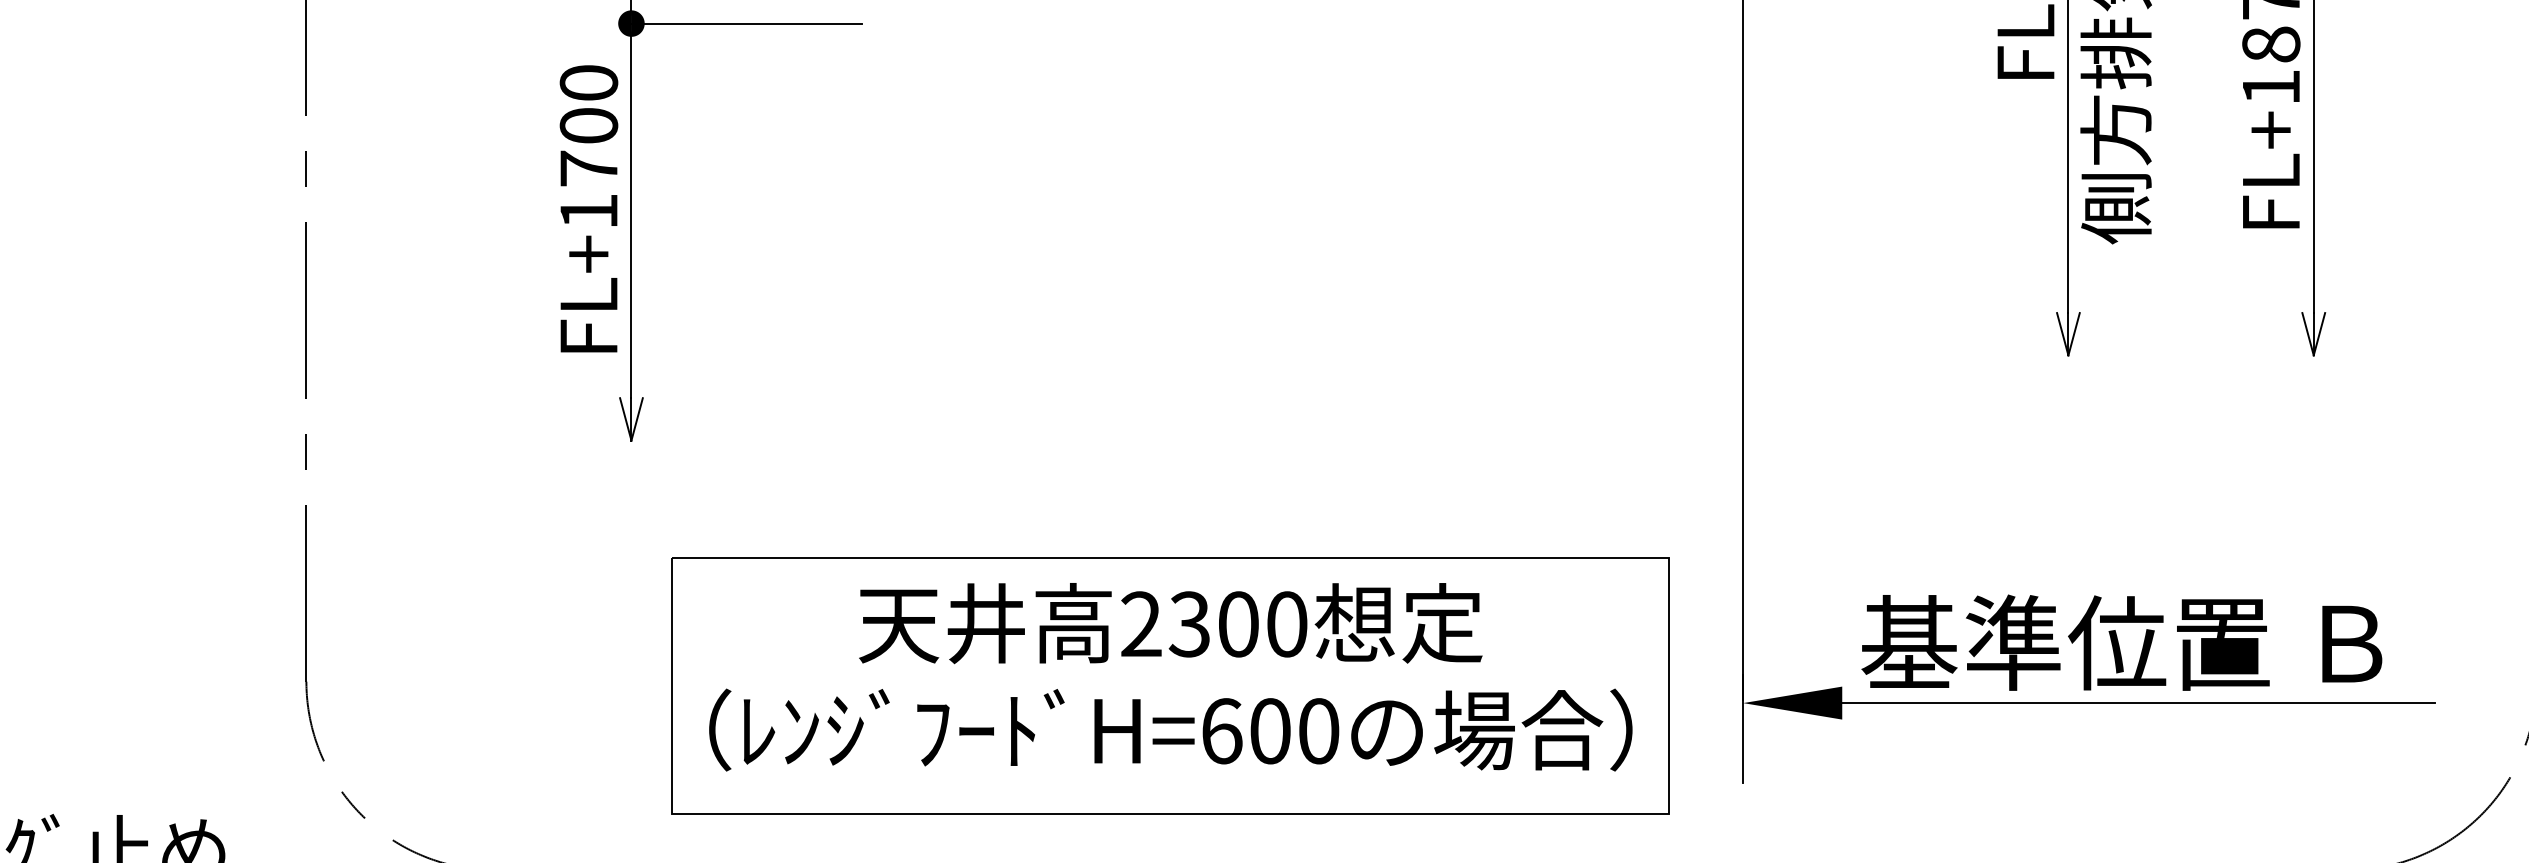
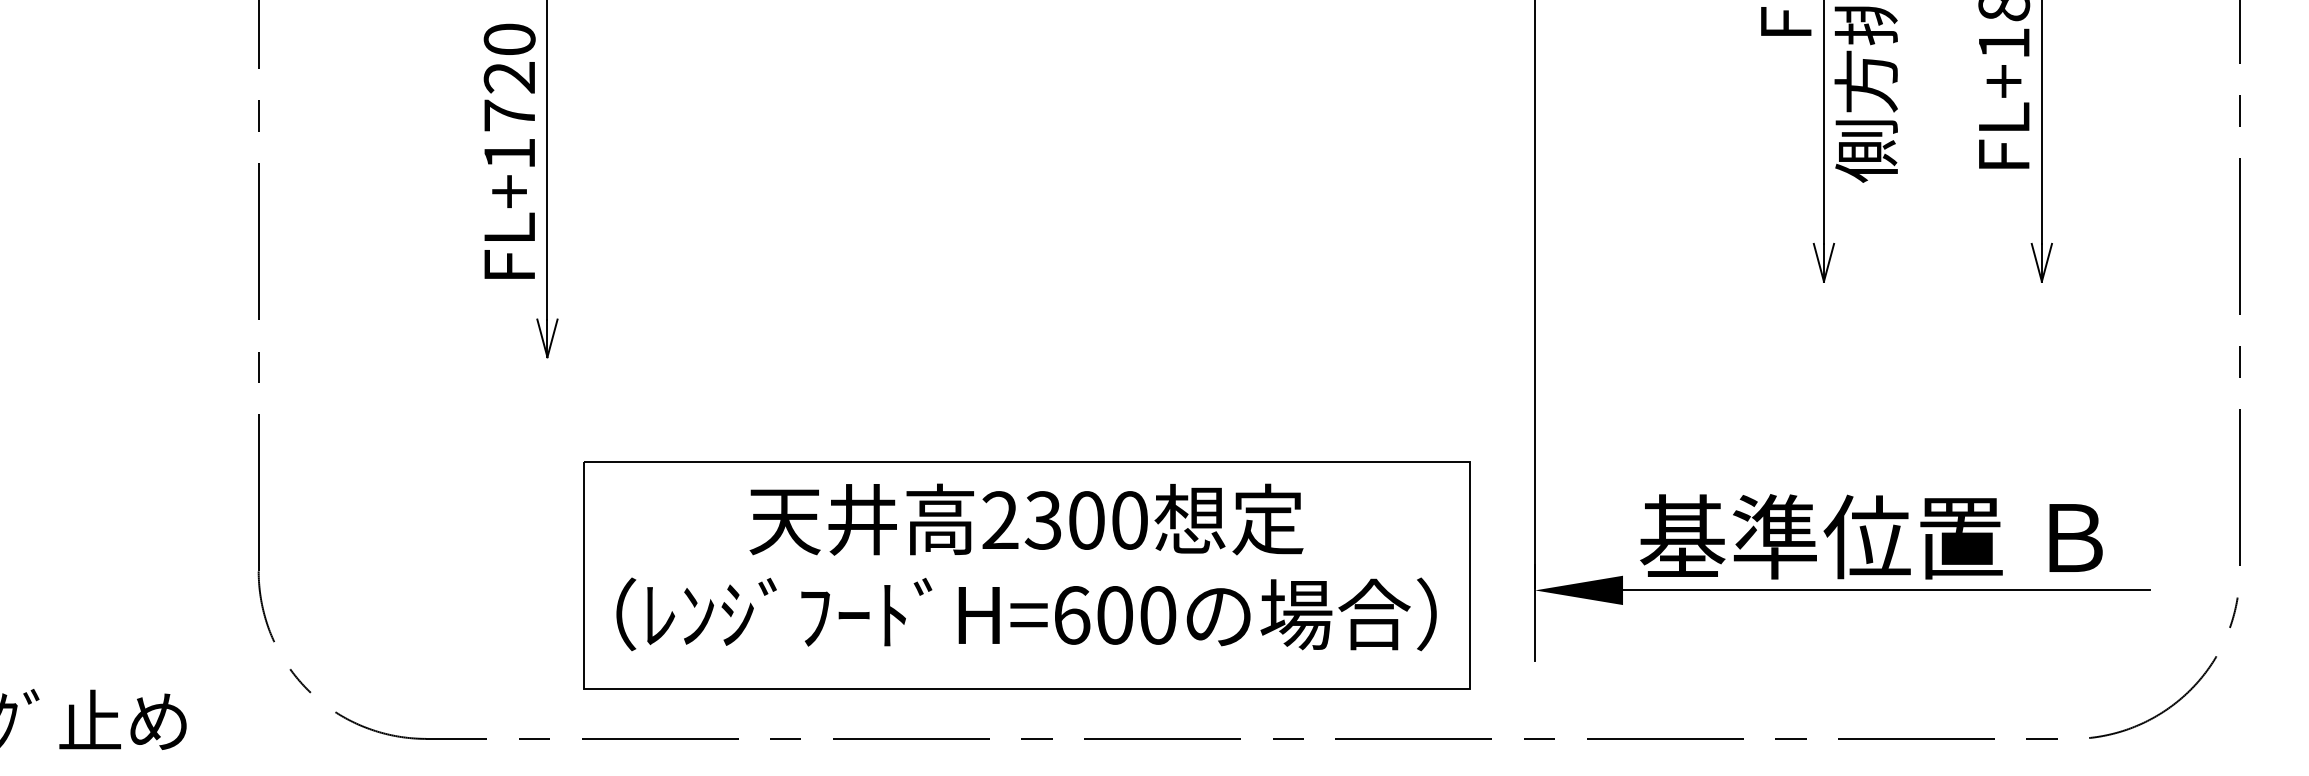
text: (588, 125) -> (509, 77), FL+1700 -> FL+1720

